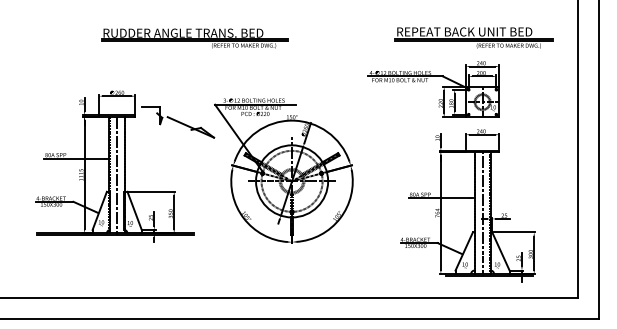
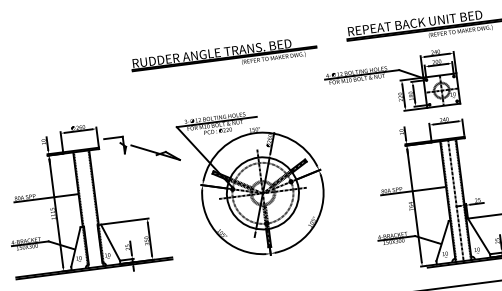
part: (194, 38) -> (223, 57), moved
line: (117, 175) -> (89, 209), removed

